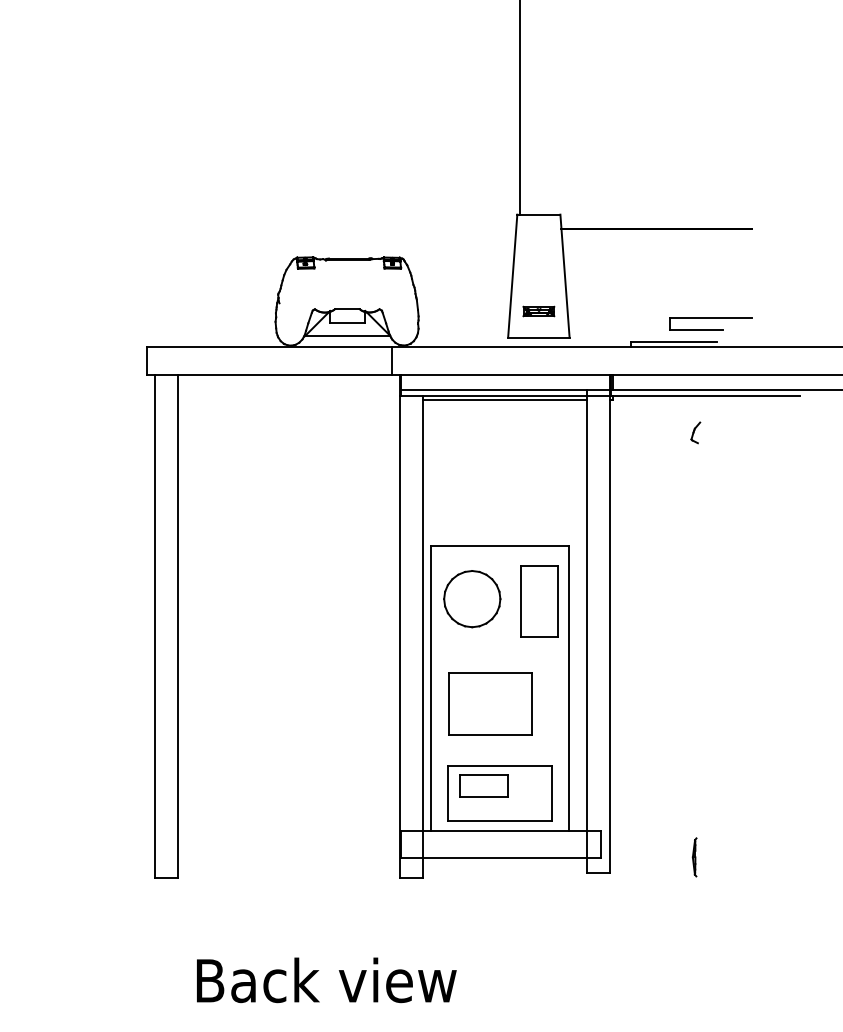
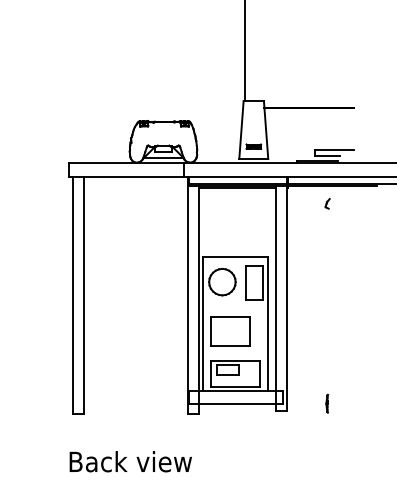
text: (325, 979) -> (130, 461), moved

